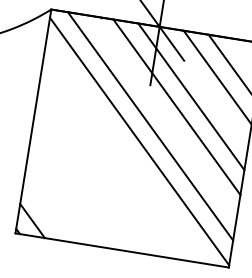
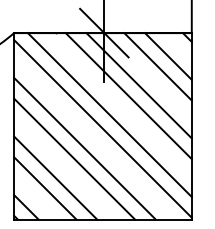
line: (113, 161) -> (84, 148), added
line: (99, 171) -> (74, 158), added
line: (73, 190) -> (55, 177), added
line: (59, 202) -> (45, 188), added

